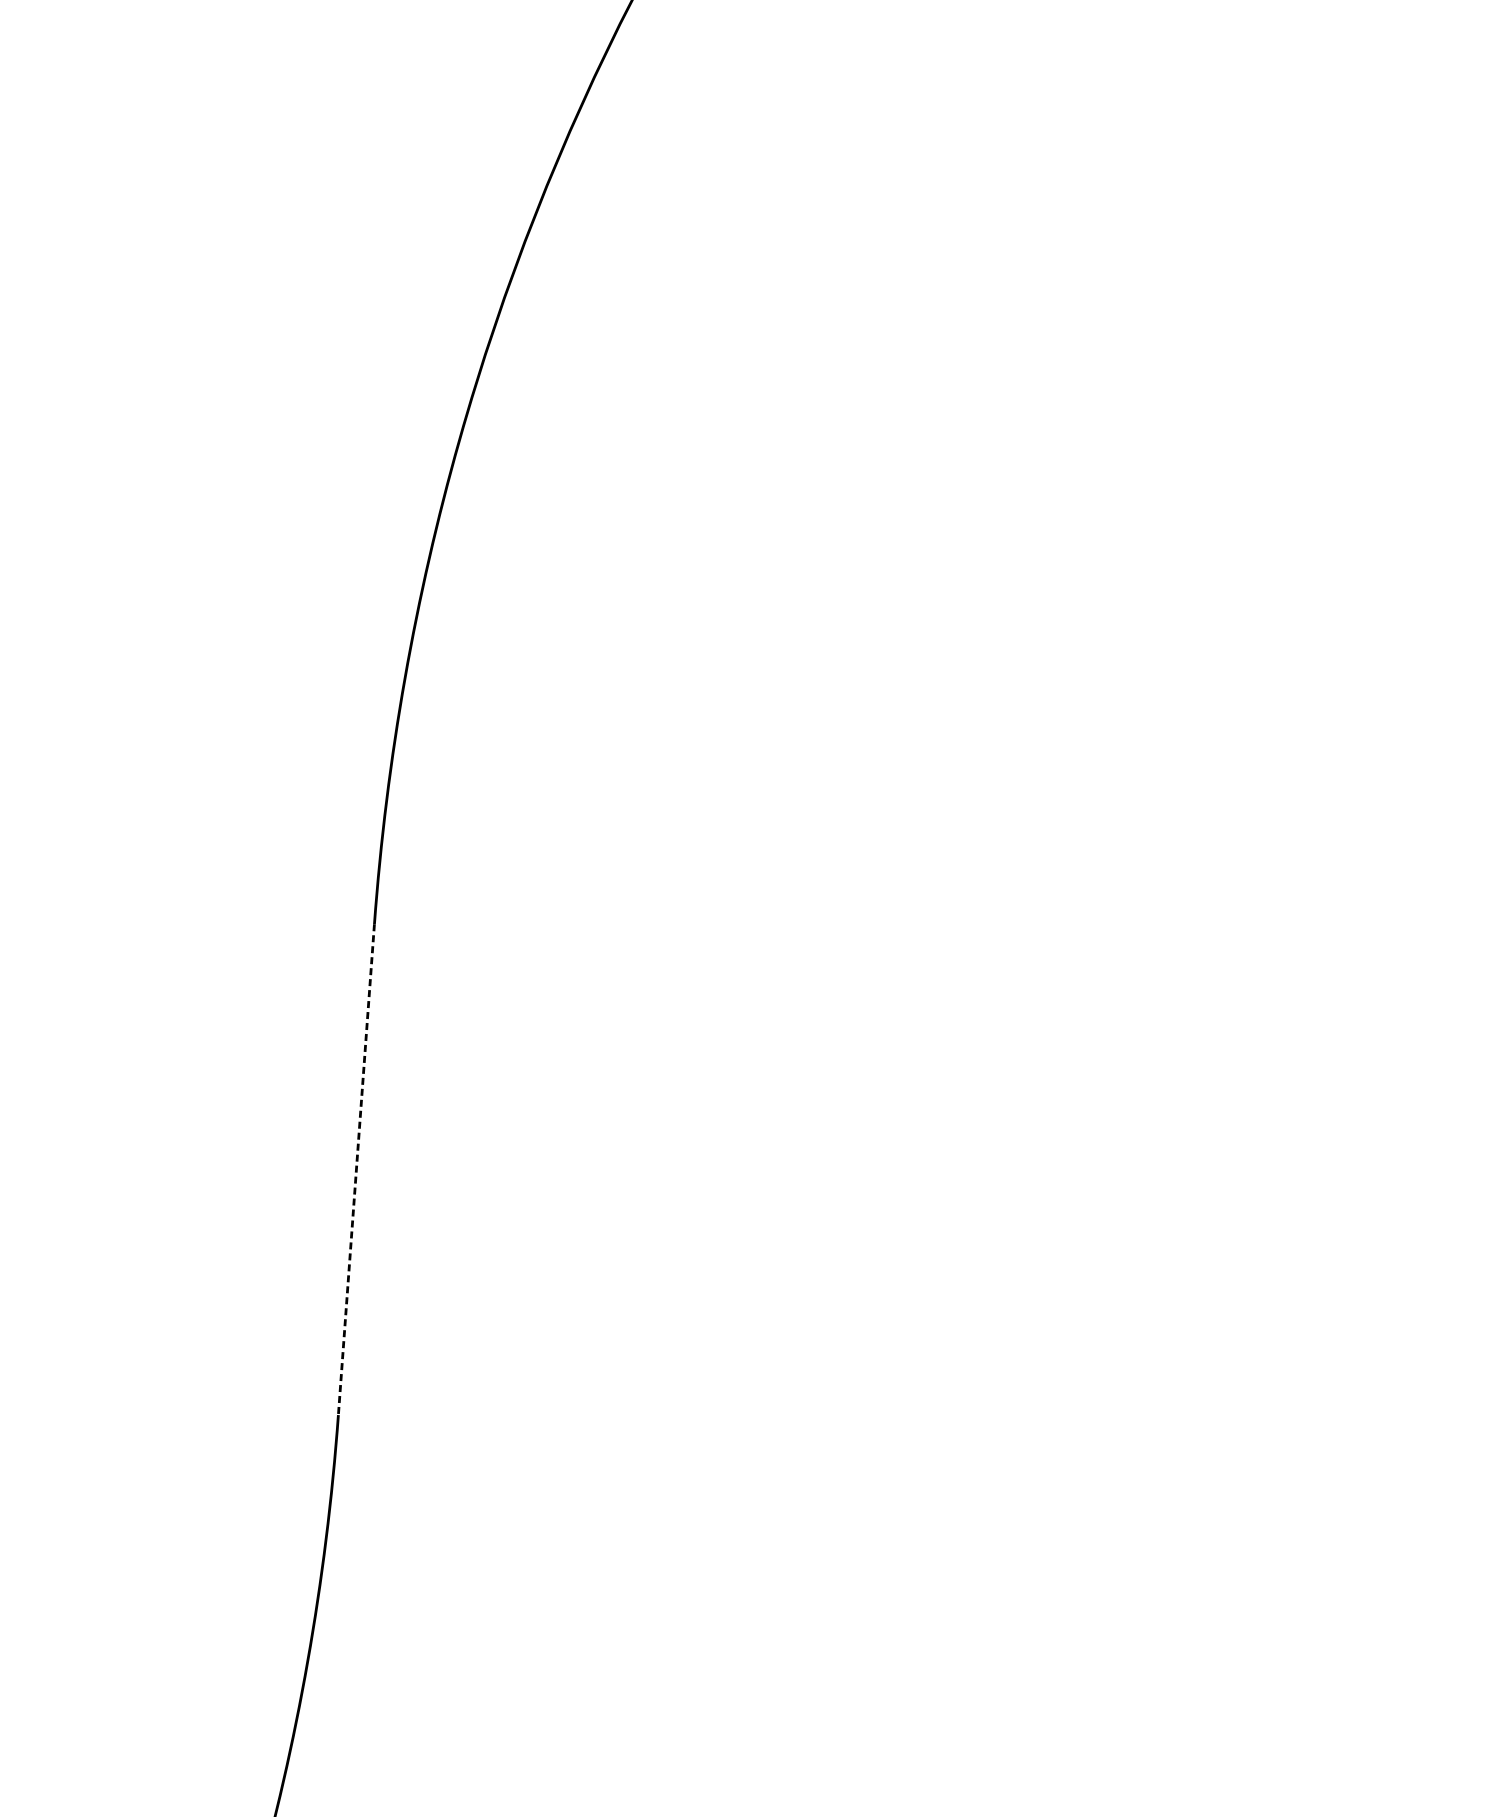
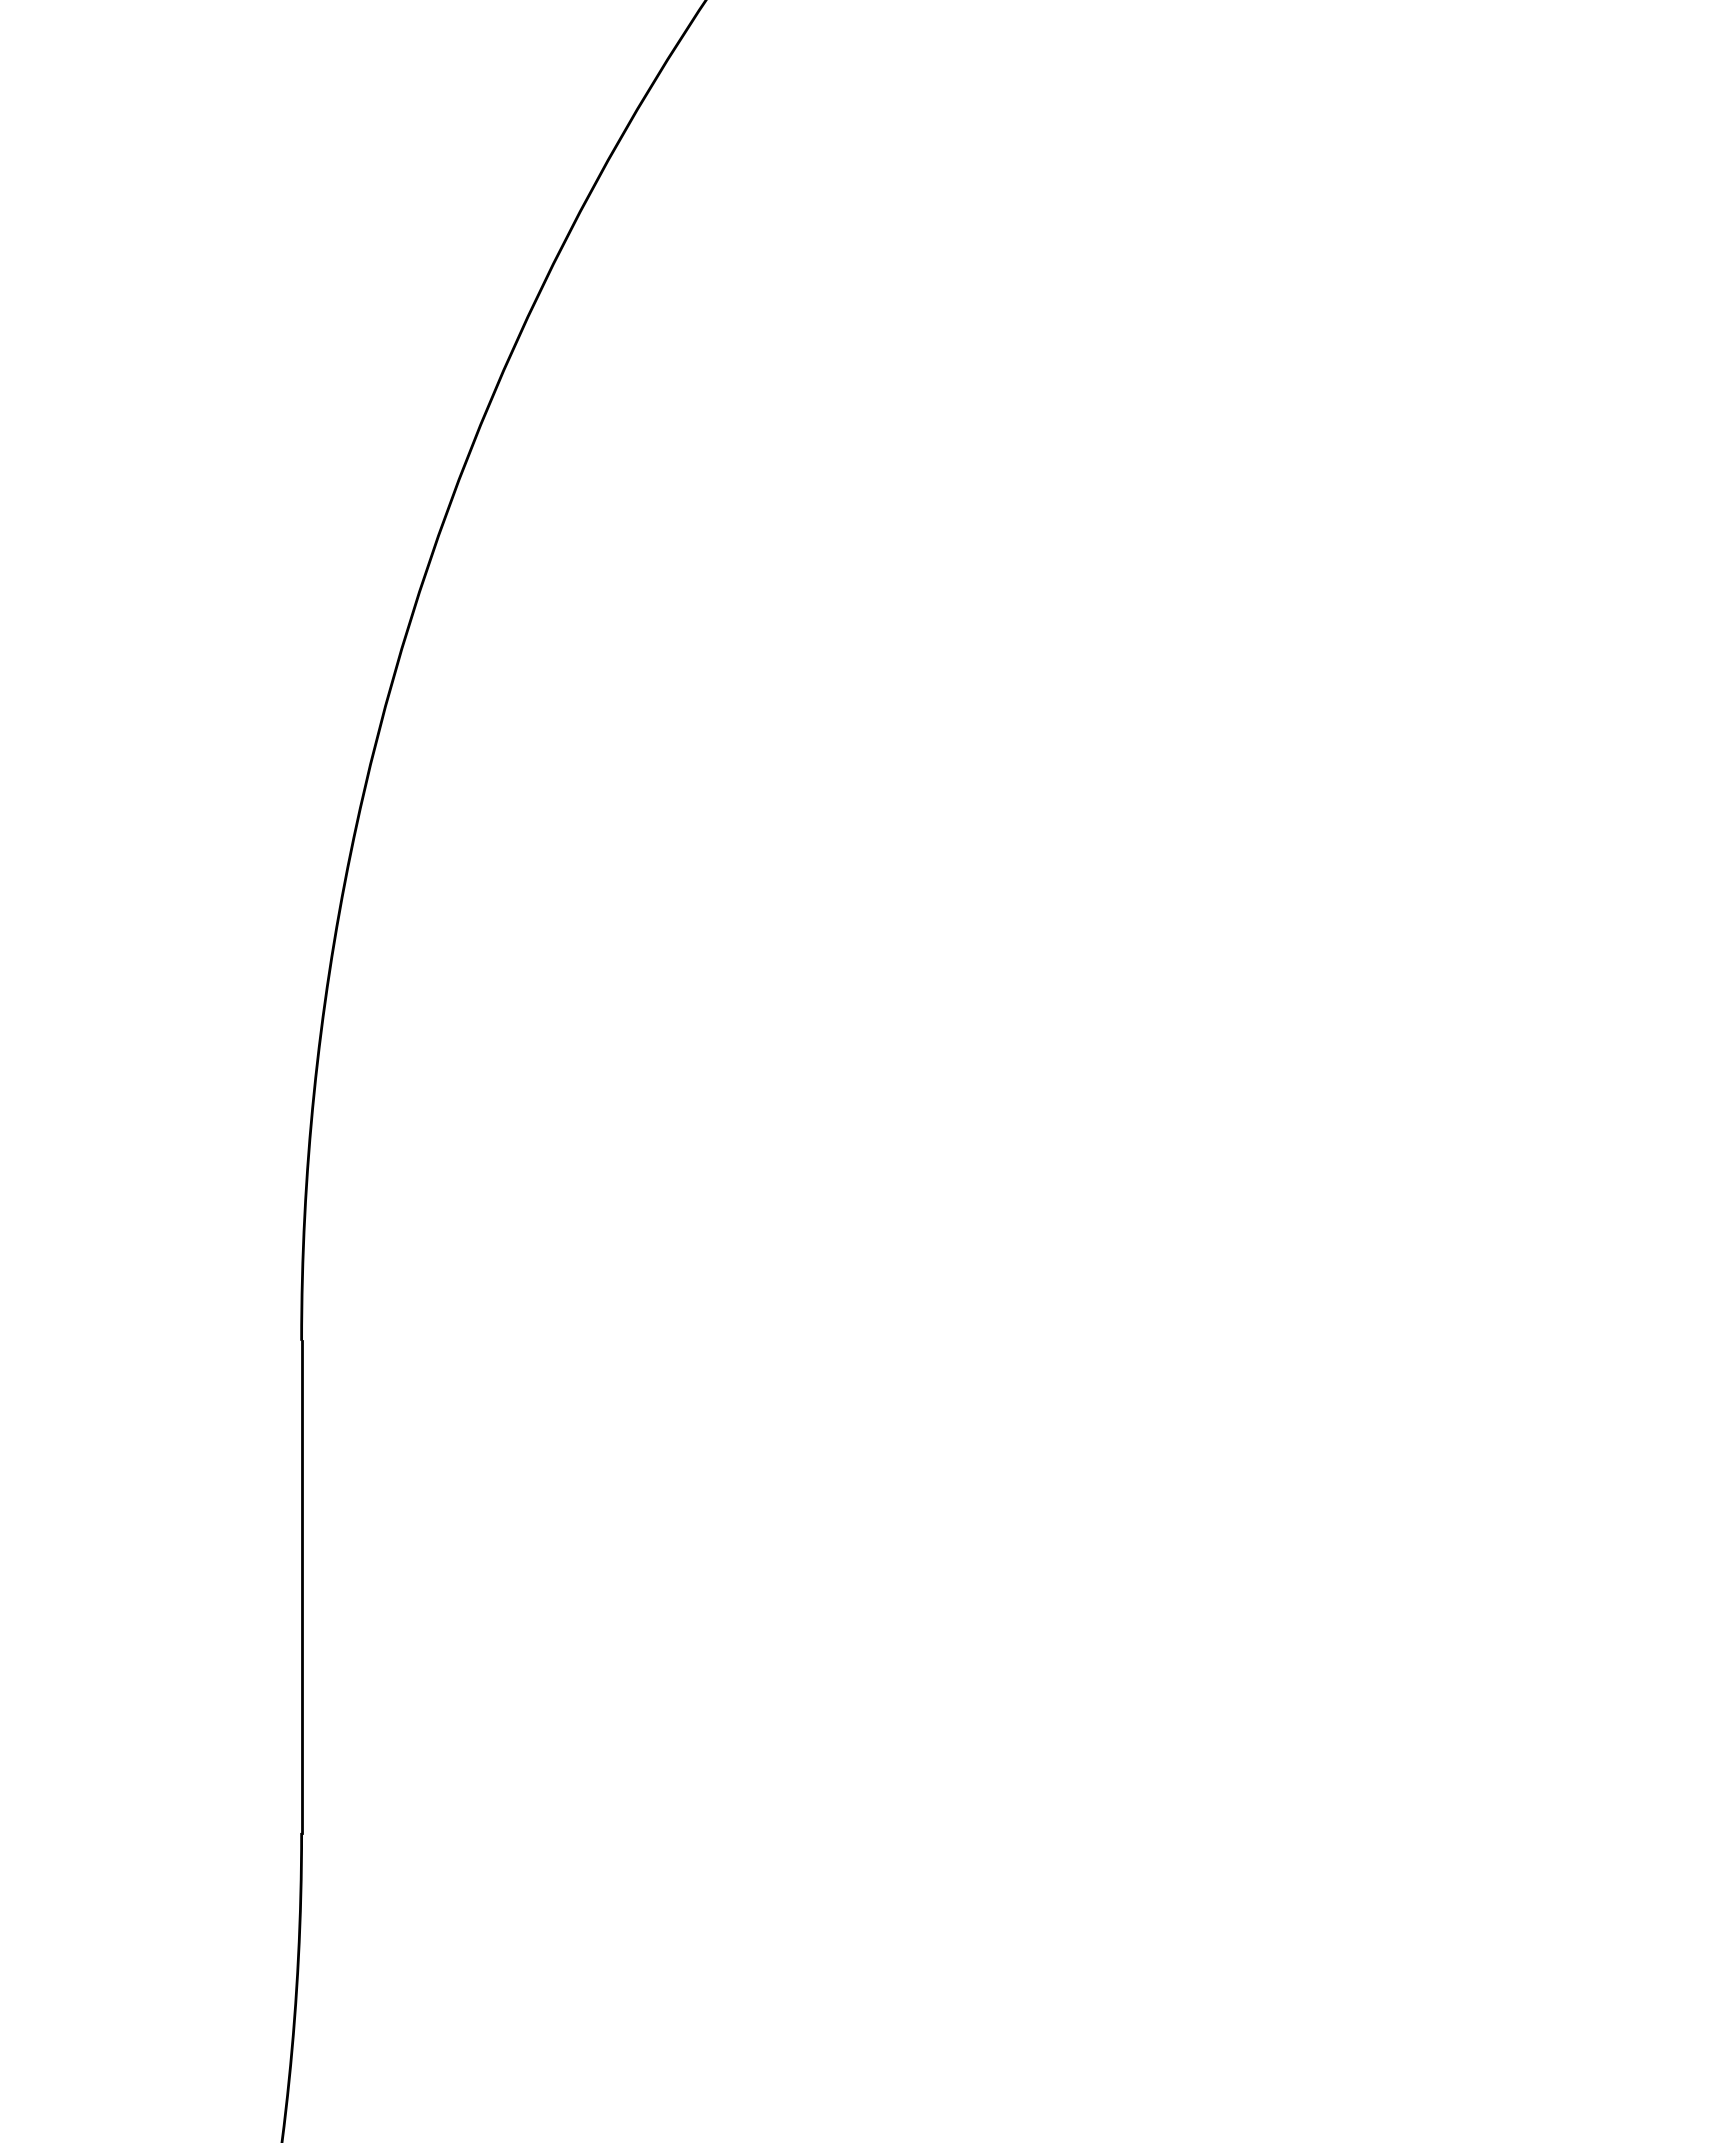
line: (356, 1170) -> (301, 1587), dashed -> solid

